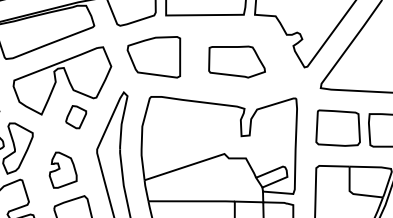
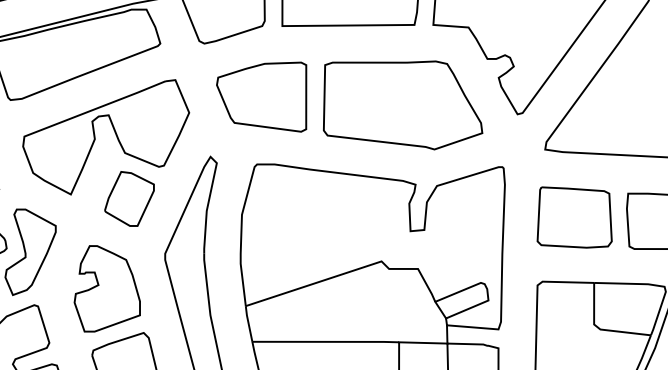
part: (236, 61) -> (401, 104), size x1.67
part: (75, 116) -> (128, 197), size x1.43
part: (63, 170) -> (108, 289), size x1.43

